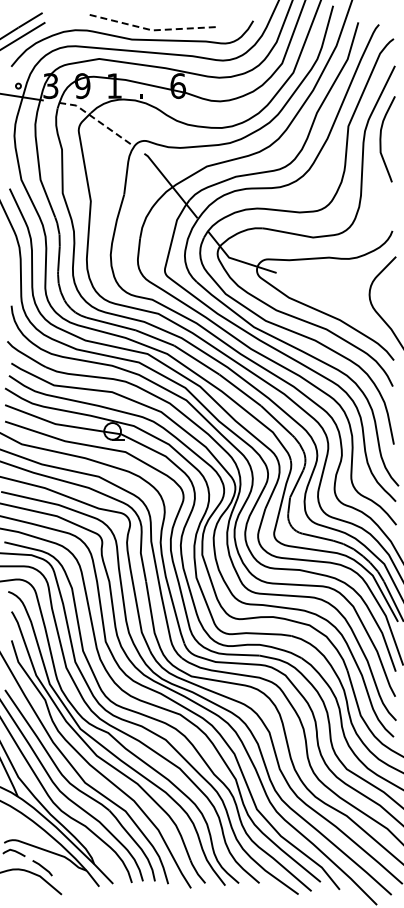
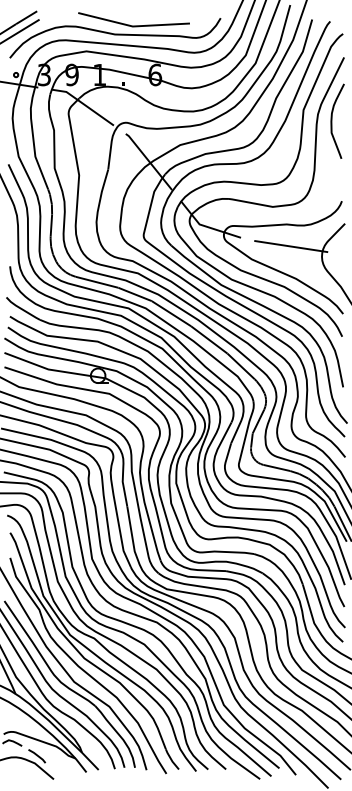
line: (152, 30) -> (132, 26), dashed -> solid
line: (95, 119) -> (83, 104), dashed -> solid
line: (333, 282) -> (290, 246), added

